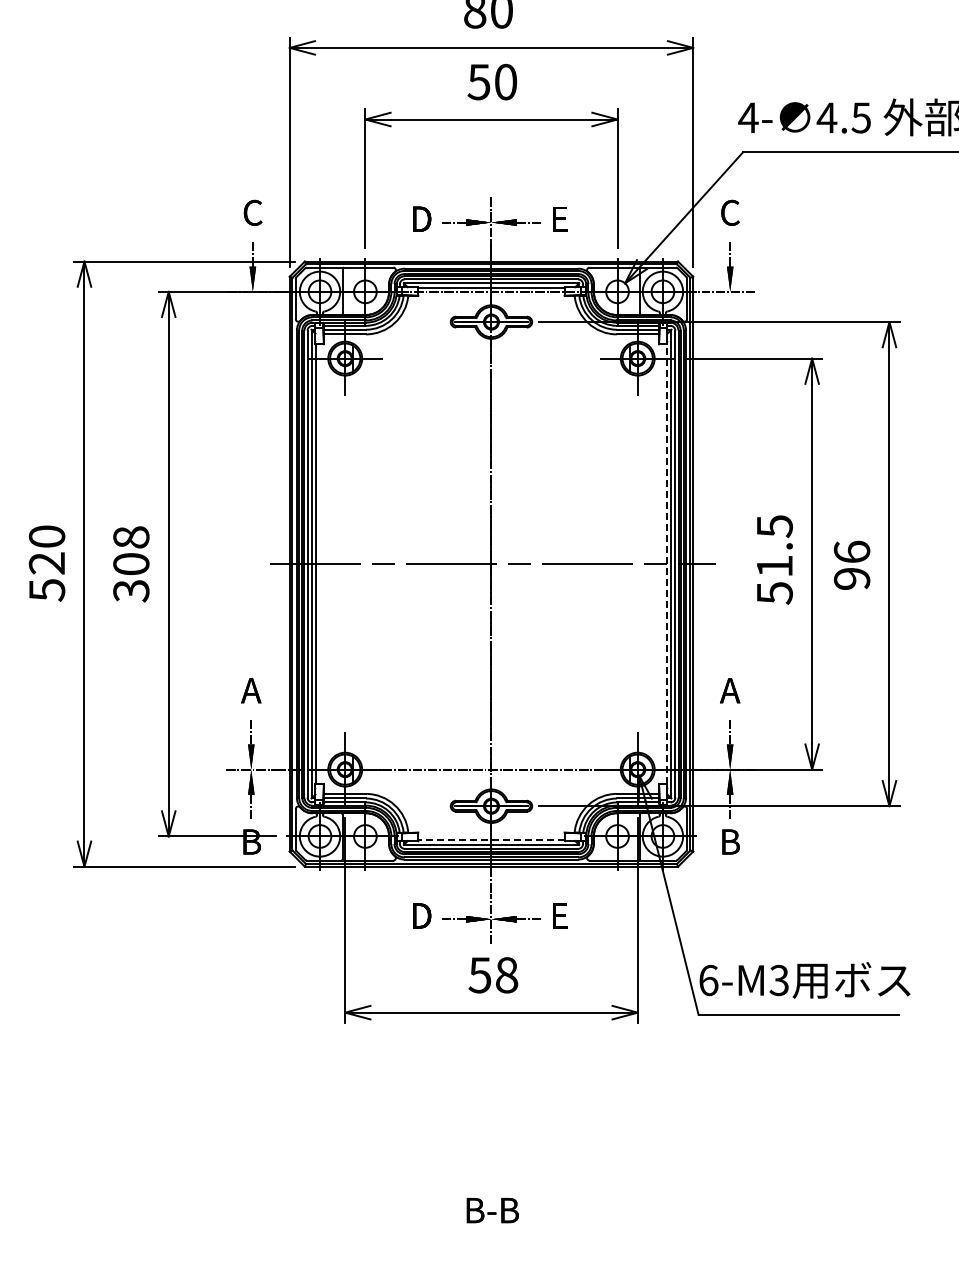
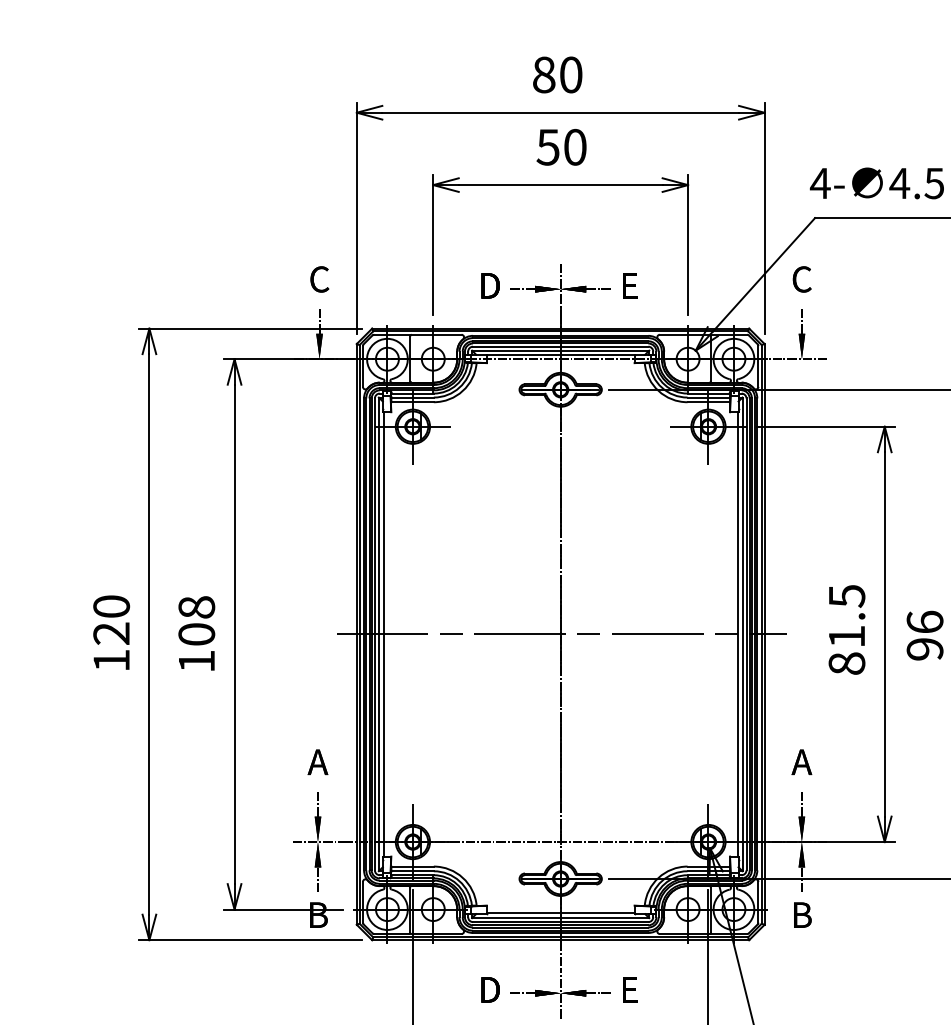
line: (666, 564) -> (737, 634), dashed -> solid
text: (47, 590) -> (112, 661), 520 -> 120
text: (131, 591) -> (196, 662), 308 -> 108
text: (774, 593) -> (846, 664), 51.5 -> 81.5
line: (490, 840) -> (559, 913), dashed -> solid

